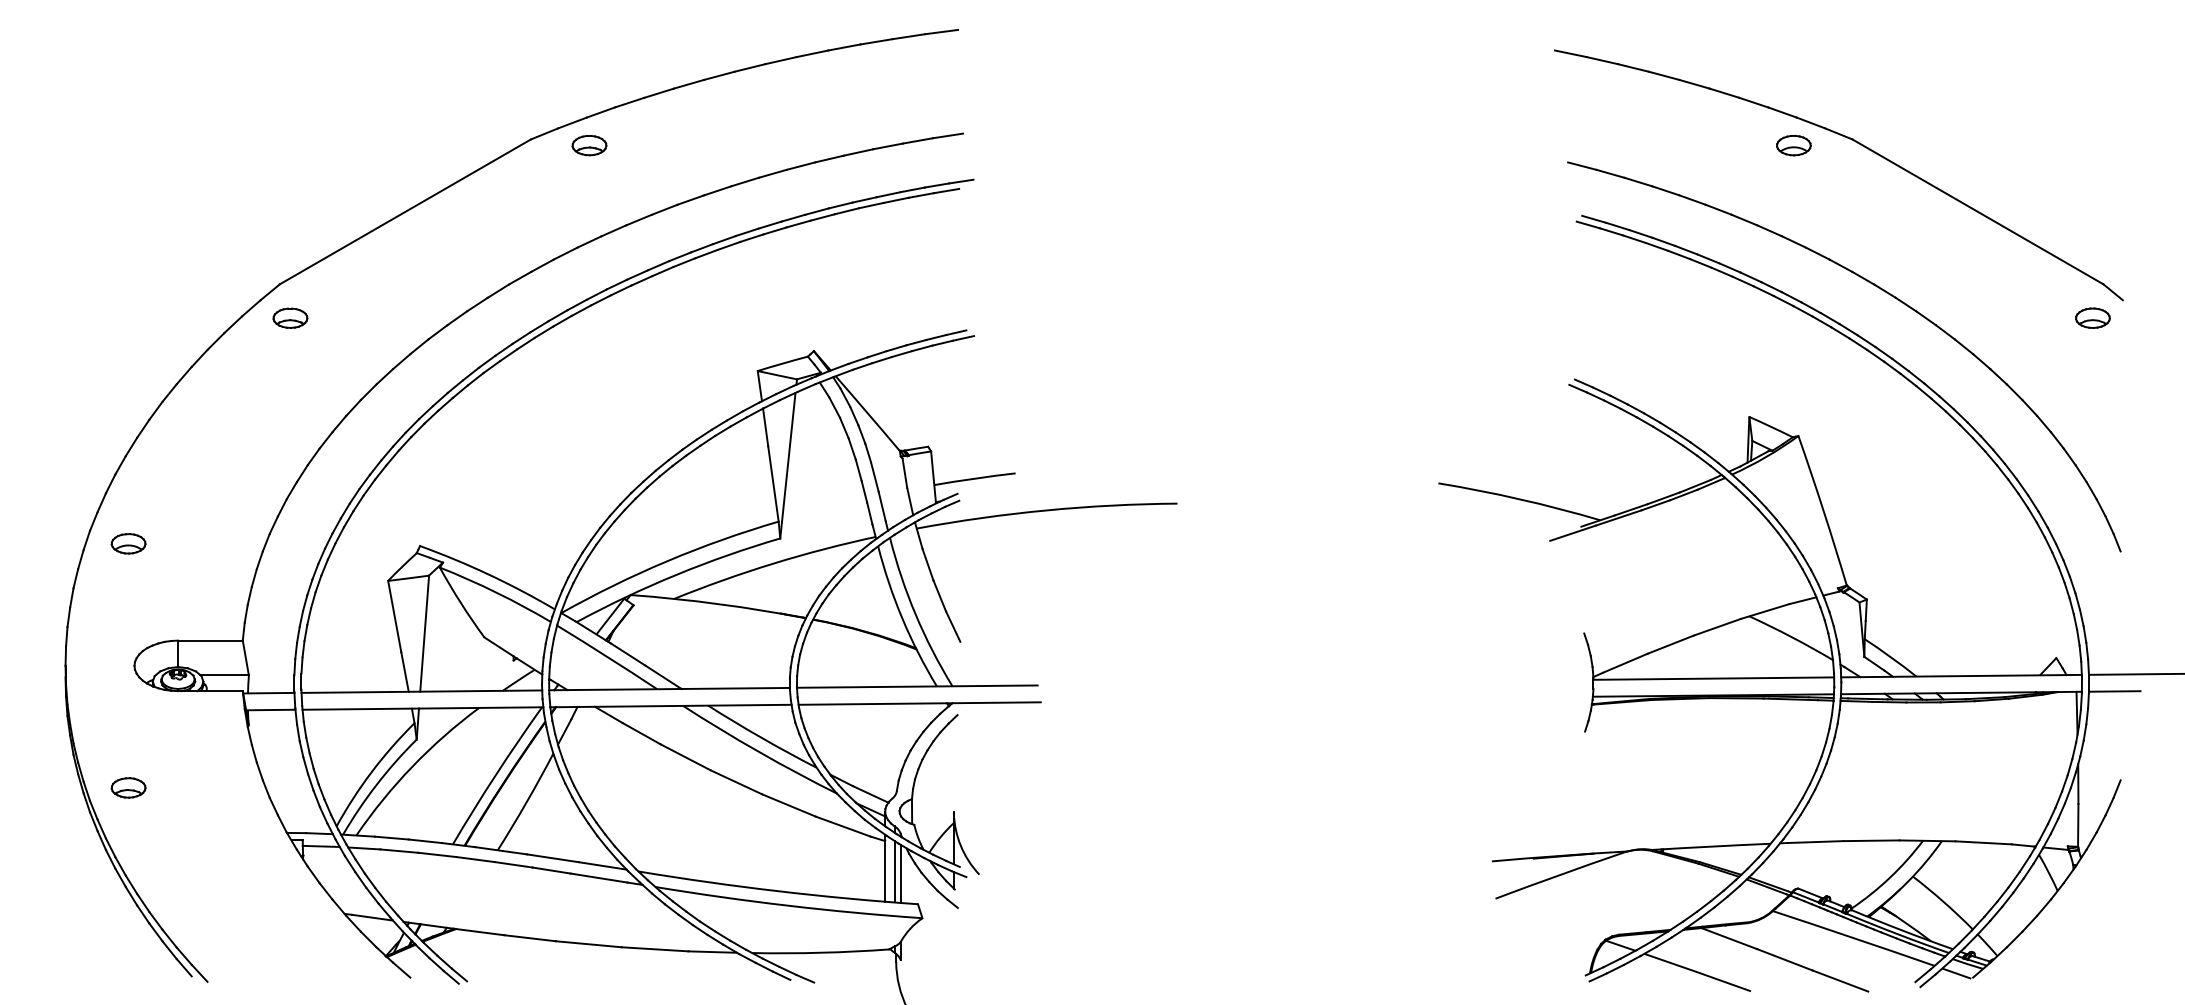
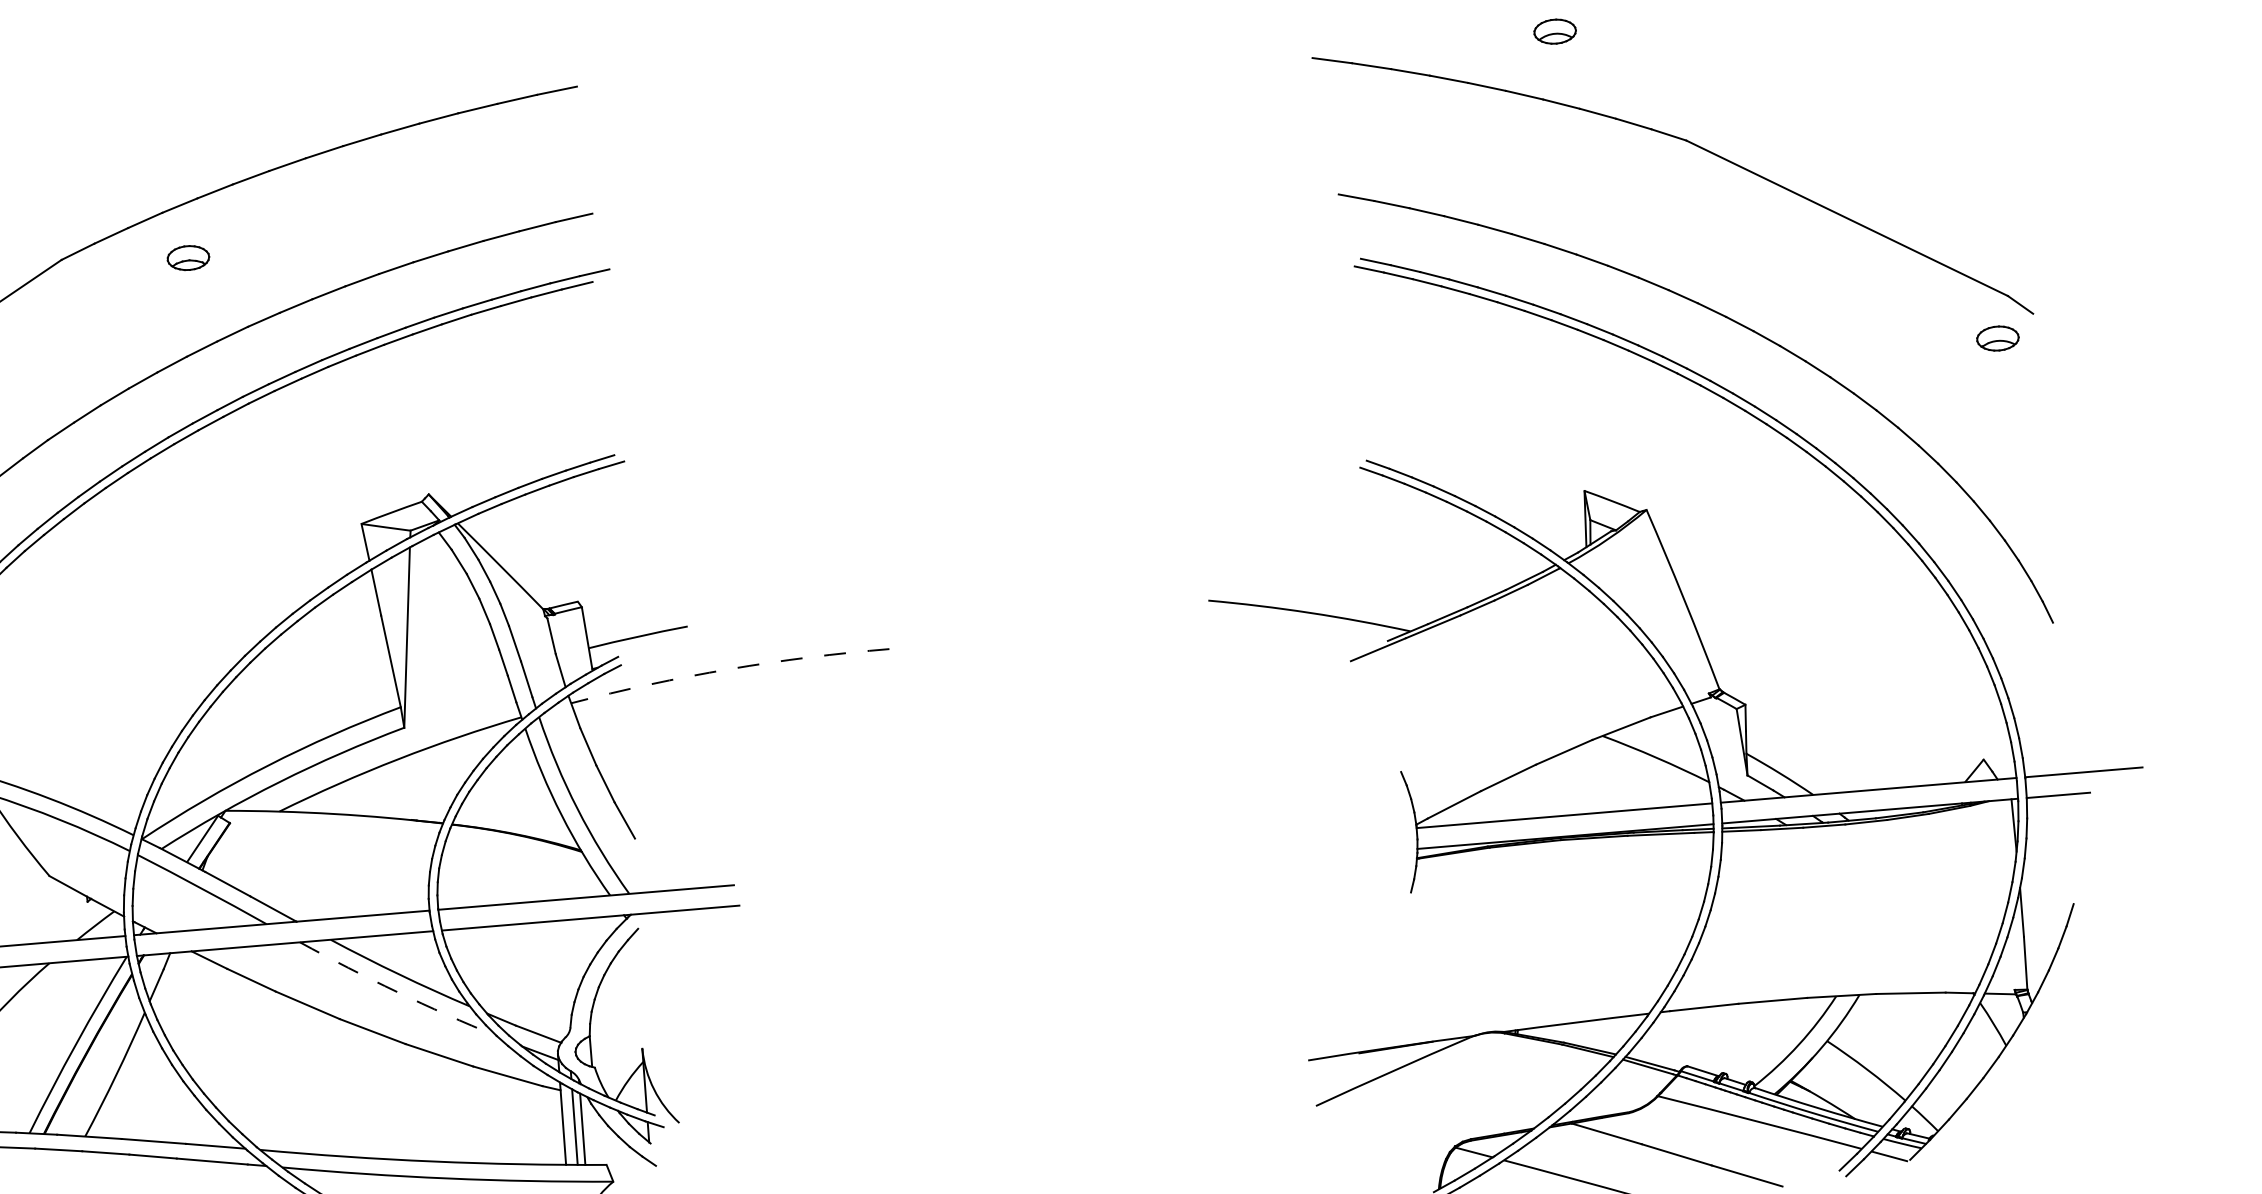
part: (589, 145) -> (188, 257), moved
part: (1793, 145) -> (1554, 31), moved
arc: (1046, 510) -> (729, 669), solid -> dashed
arc: (758, 751) -> (396, 991), solid -> dashed

